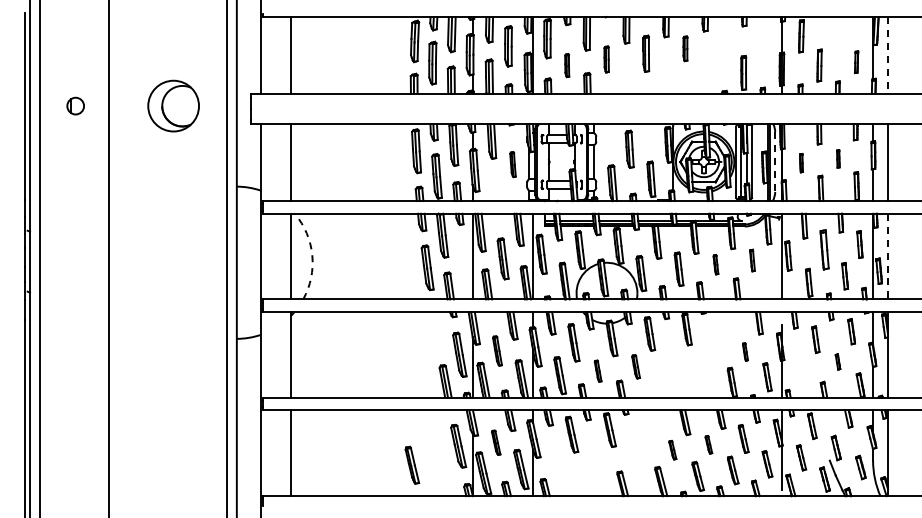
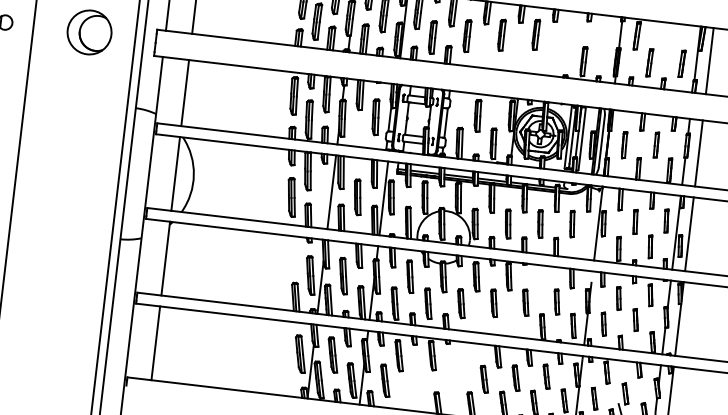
part: (685, 48) -> (536, 34), size x1.43
line: (888, 56) -> (710, 62), dashed -> solid
part: (606, 59) -> (466, 36), size x1.43
part: (856, 61) -> (682, 63), size x1.43
part: (566, 65) -> (431, 37), size x1.67
part: (838, 158) -> (656, 144), size x1.67
line: (775, 162) -> (602, 141), dashed -> solid
part: (801, 162) -> (624, 144), size x1.67
part: (512, 164) -> (375, 117), size x1.67
part: (824, 249) -> (635, 221), size x0.71
arc: (312, 255) -> (194, 175), dashed -> solid
line: (888, 256) -> (689, 234), dashed -> solid
part: (752, 260) -> (572, 223), size x1.43
part: (715, 264) -> (540, 223), size x1.67
part: (497, 350) -> (343, 275), size x1.43
part: (745, 351) -> (557, 301), size x1.67
part: (709, 356) -> (525, 302), added
part: (673, 361) -> (494, 302), added
part: (837, 361) -> (635, 319), size x1.67
part: (635, 366) -> (460, 303), size x1.43
part: (597, 370) -> (427, 302), size x1.67
part: (802, 370) -> (604, 323), added
part: (496, 442) -> (333, 354), size x1.67
part: (708, 444) -> (515, 377), size x1.67
part: (672, 449) -> (484, 378), size x1.67
part: (412, 464) -> (385, 380), moved

